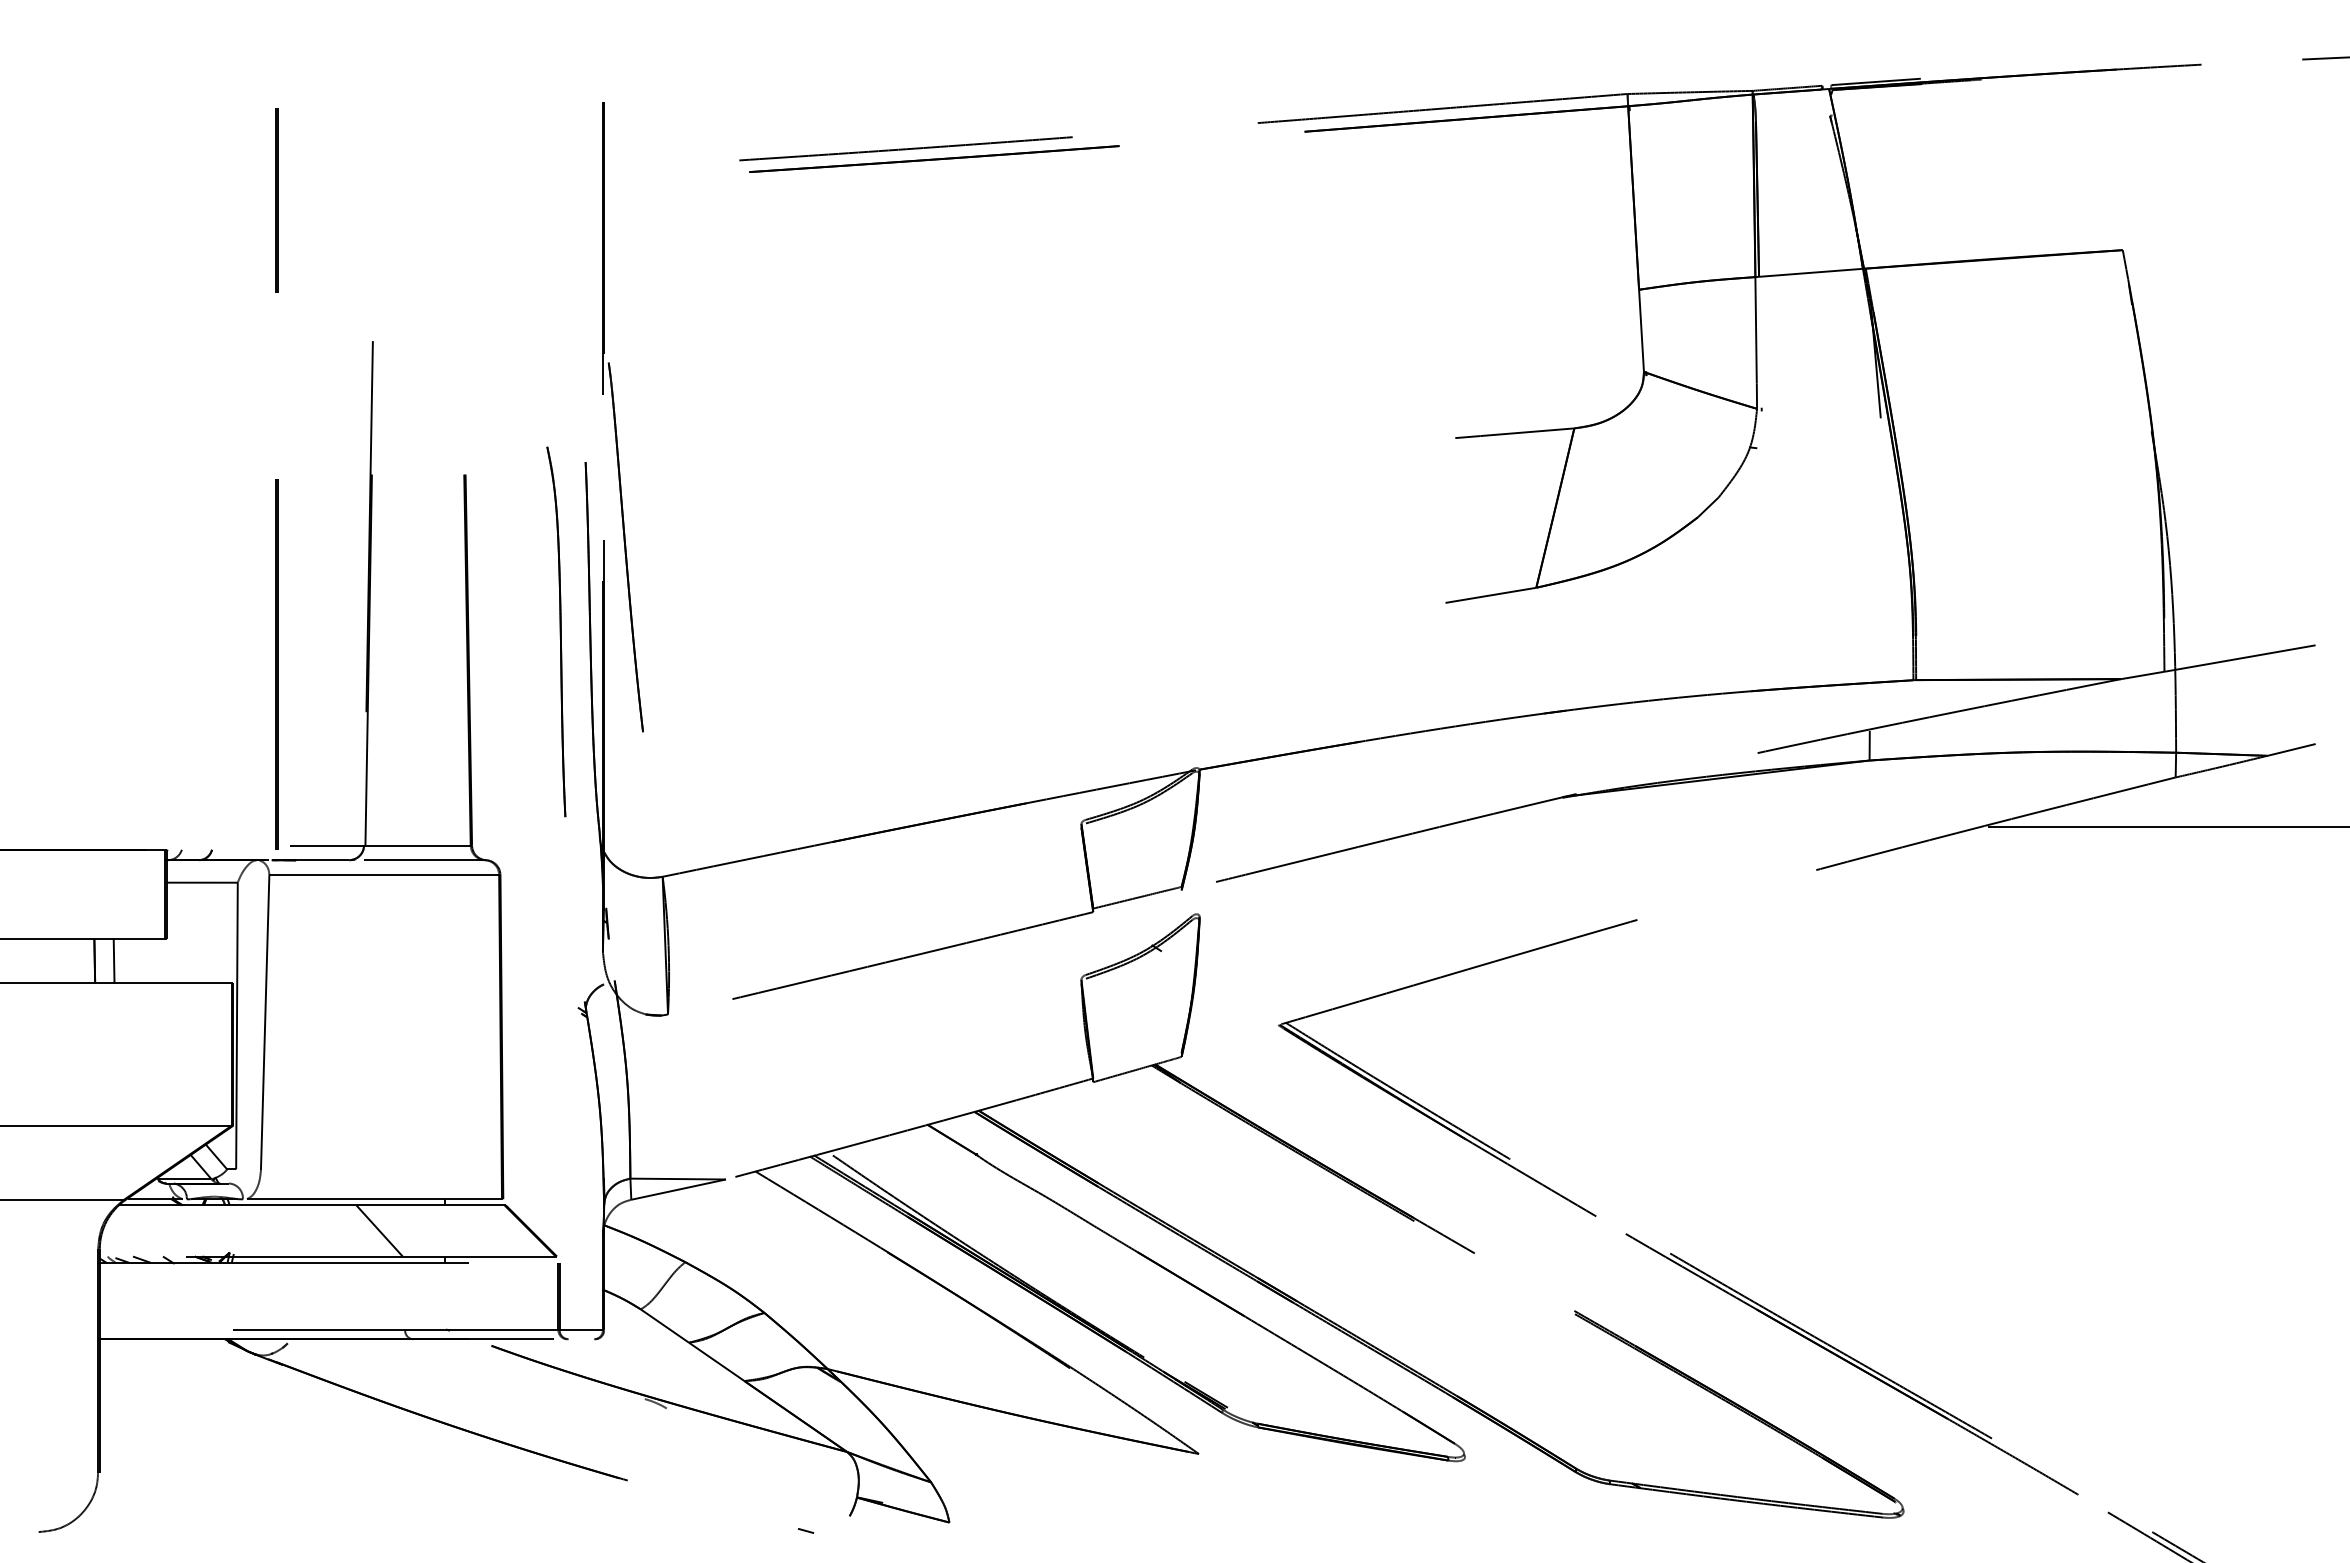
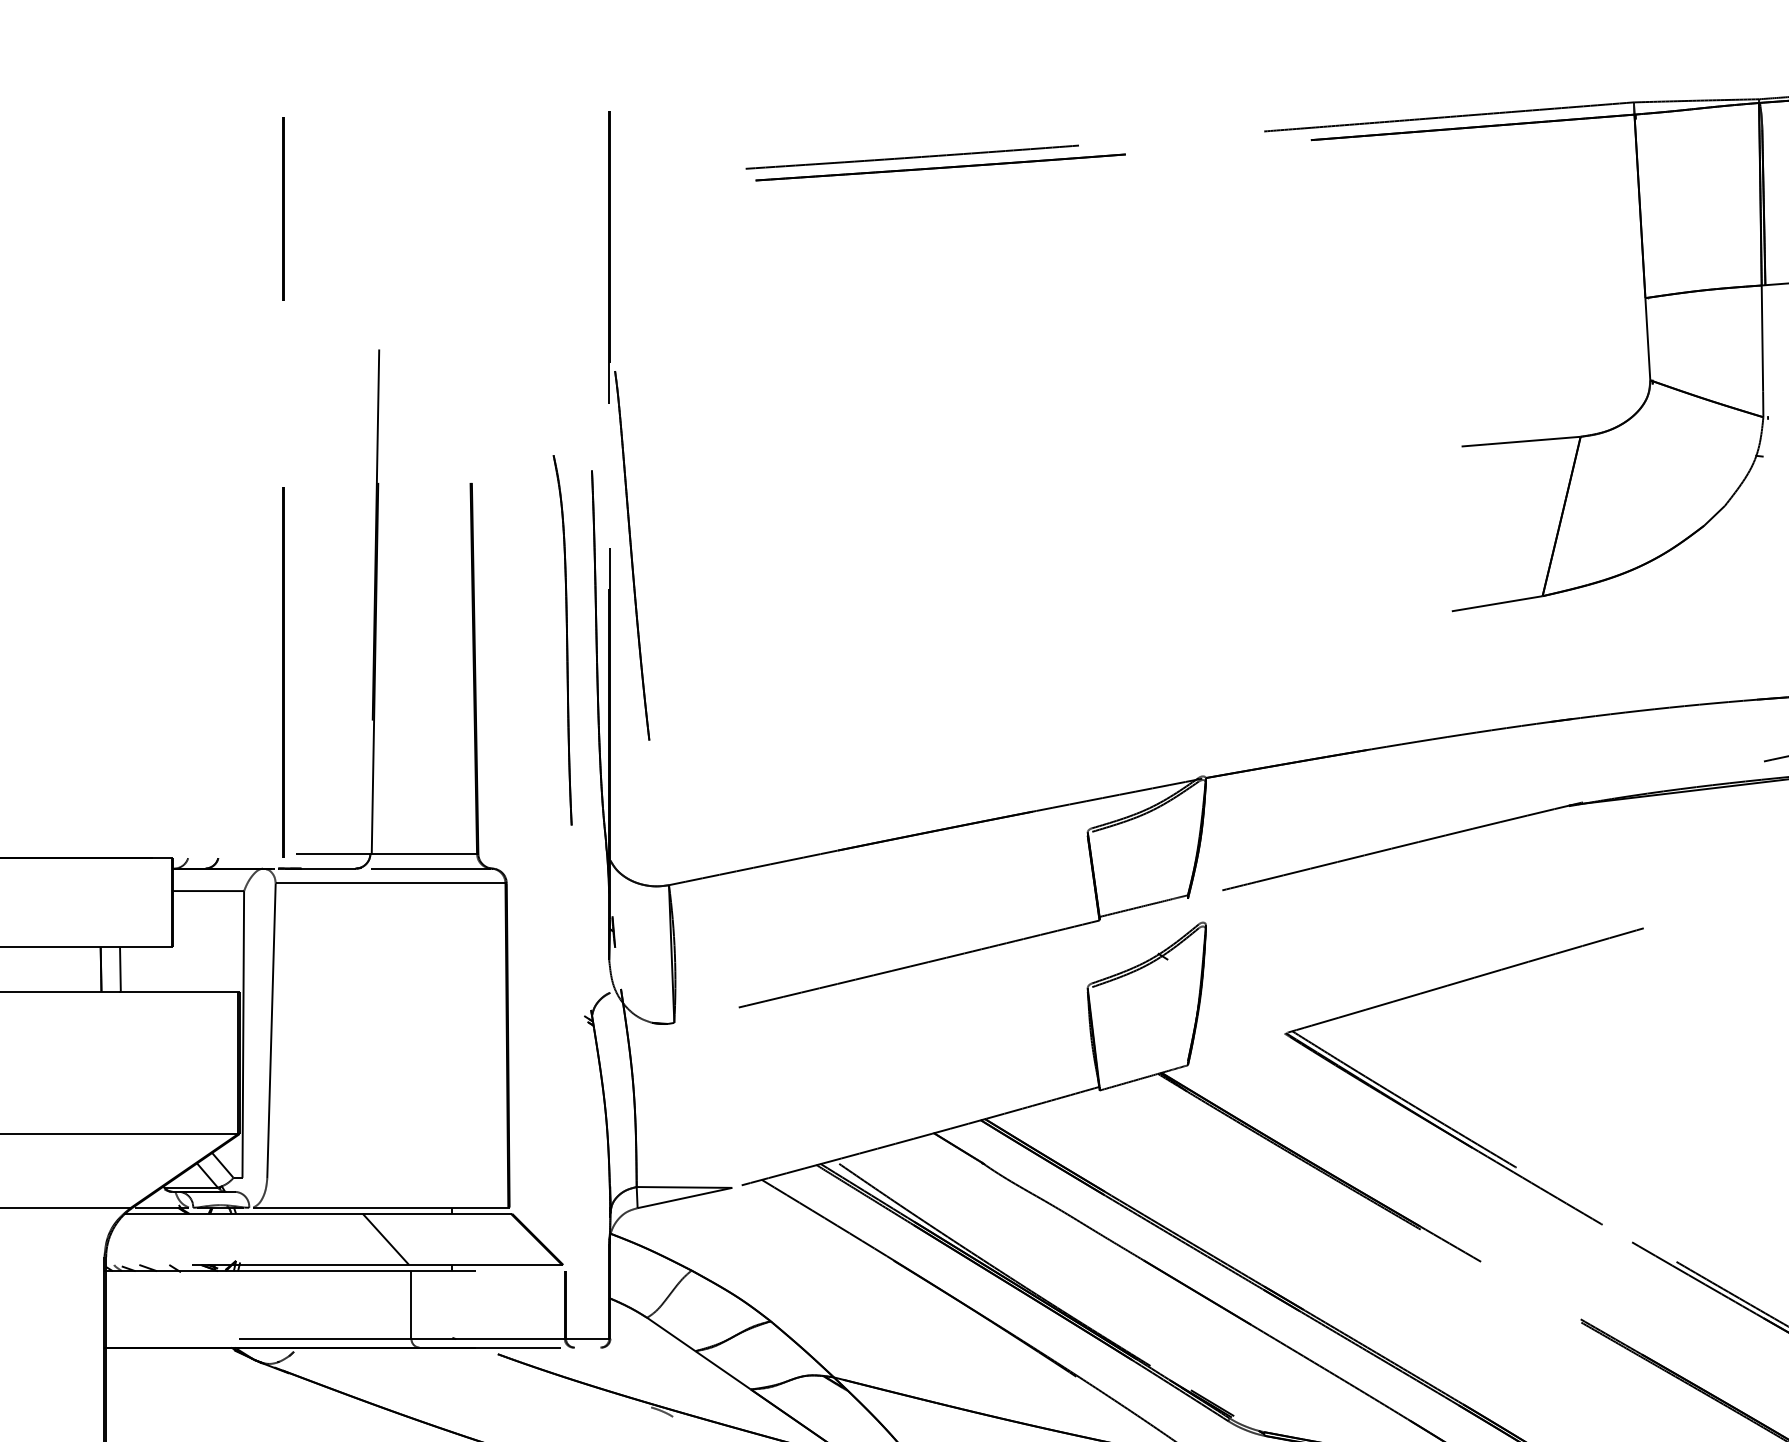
line: (405, 1296) -> (411, 1304), added

